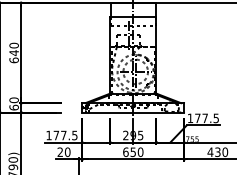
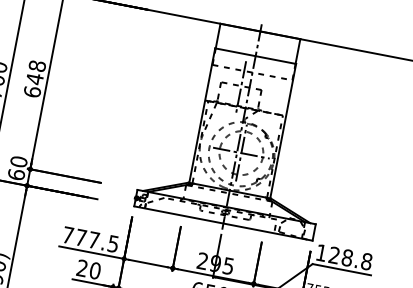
text: (13, 45) -> (36, 65), 640 -> 648
text: (207, 118) -> (351, 258), 177.5 -> 128.8
text: (48, 135) -> (67, 235), 177.5 -> 777.5

